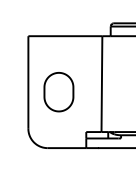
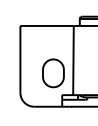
part: (58, 92) -> (53, 73), moved

